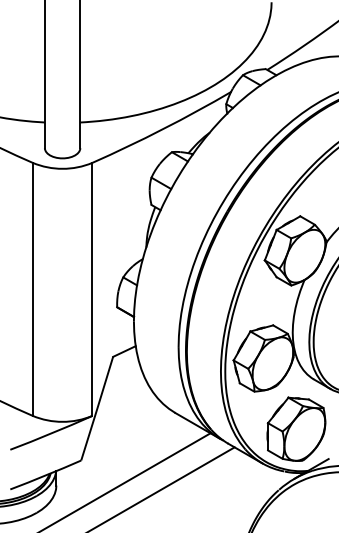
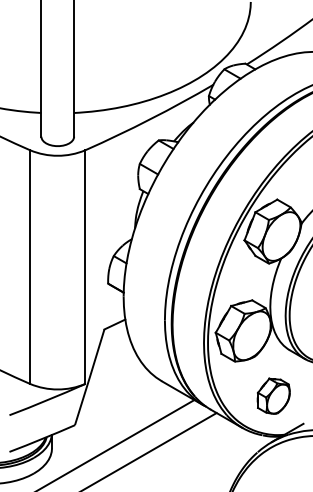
part: (296, 428) -> (273, 395), size x0.6

